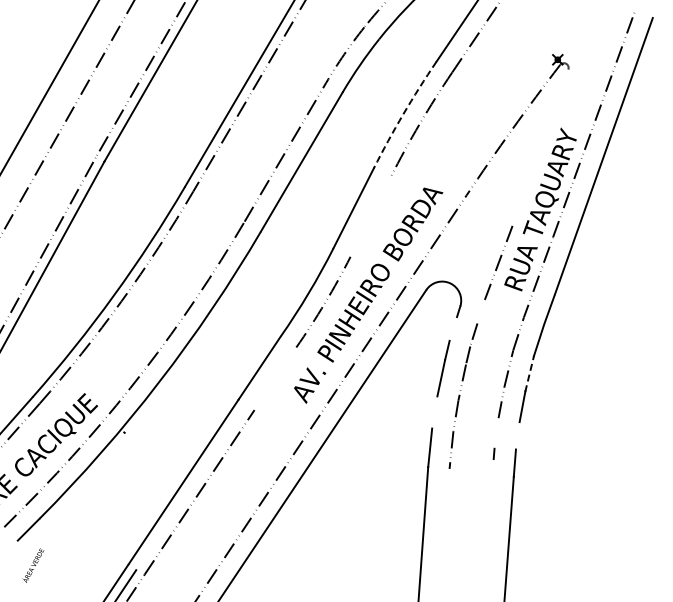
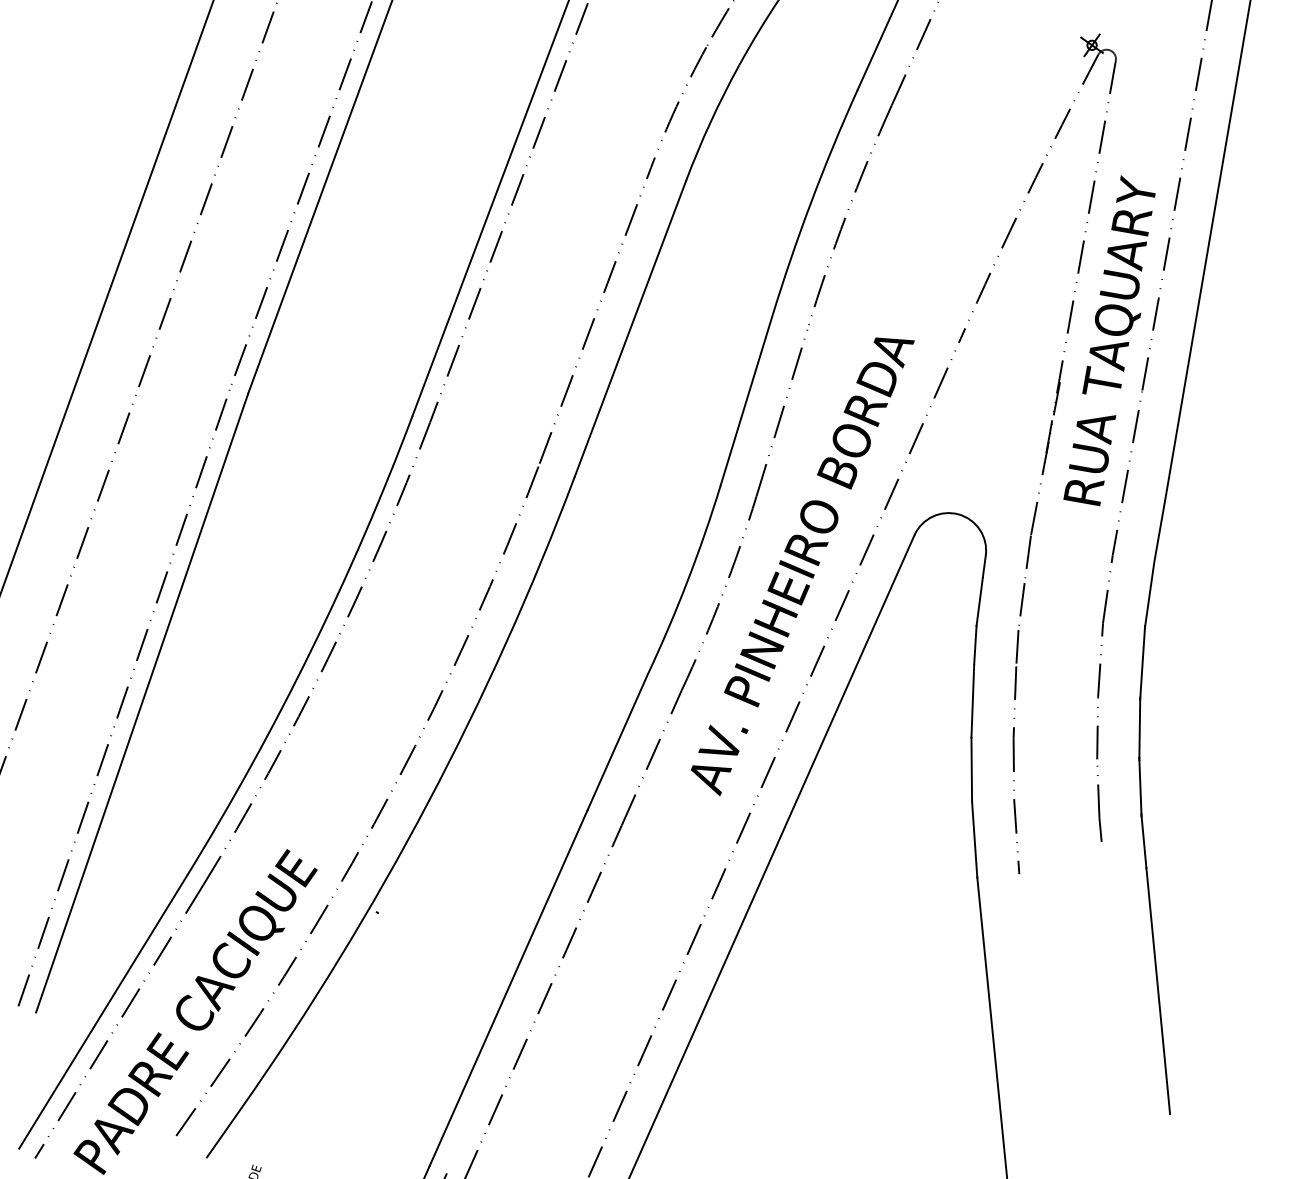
arc: (403, 114) -> (811, 202), dashed -> solid
line: (531, 170) -> (1078, 268), added
line: (370, 216) -> (781, 411), added
line: (480, 311) -> (1026, 558), added
line: (452, 328) -> (977, 601), added
line: (529, 373) -> (1142, 662), dashed -> solid
line: (275, 378) -> (651, 757), added
line: (434, 412) -> (971, 769), added
line: (496, 432) -> (1098, 787), added
line: (517, 435) -> (1139, 786), added

